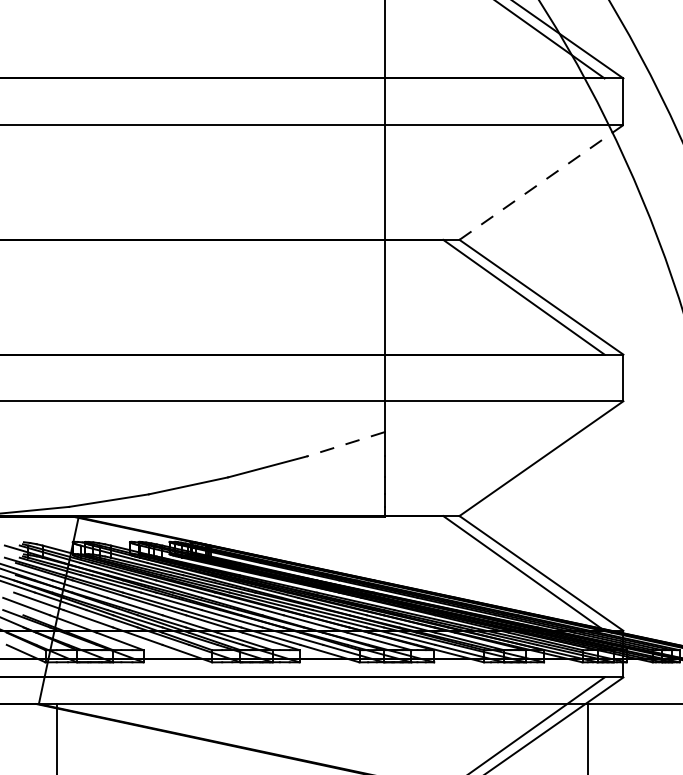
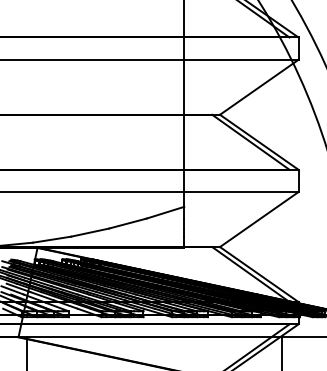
line: (541, 182) -> (259, 87), dashed -> solid
line: (345, 443) -> (165, 212), dashed -> solid

